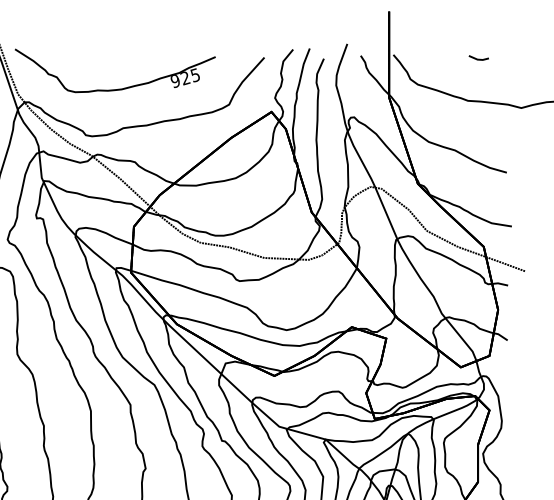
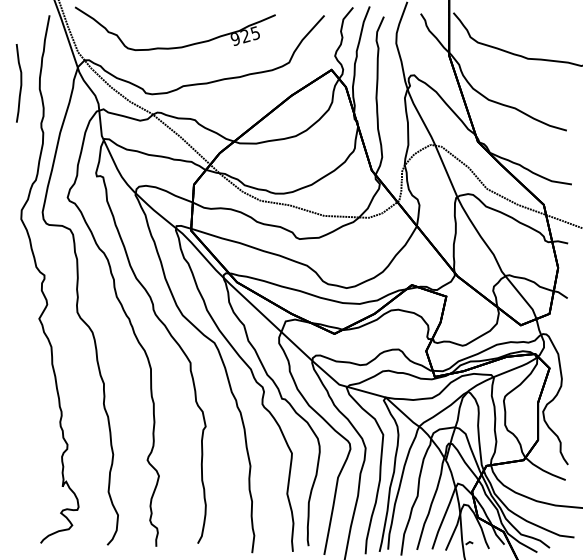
line: (478, 58) -> (538, 16), removed

